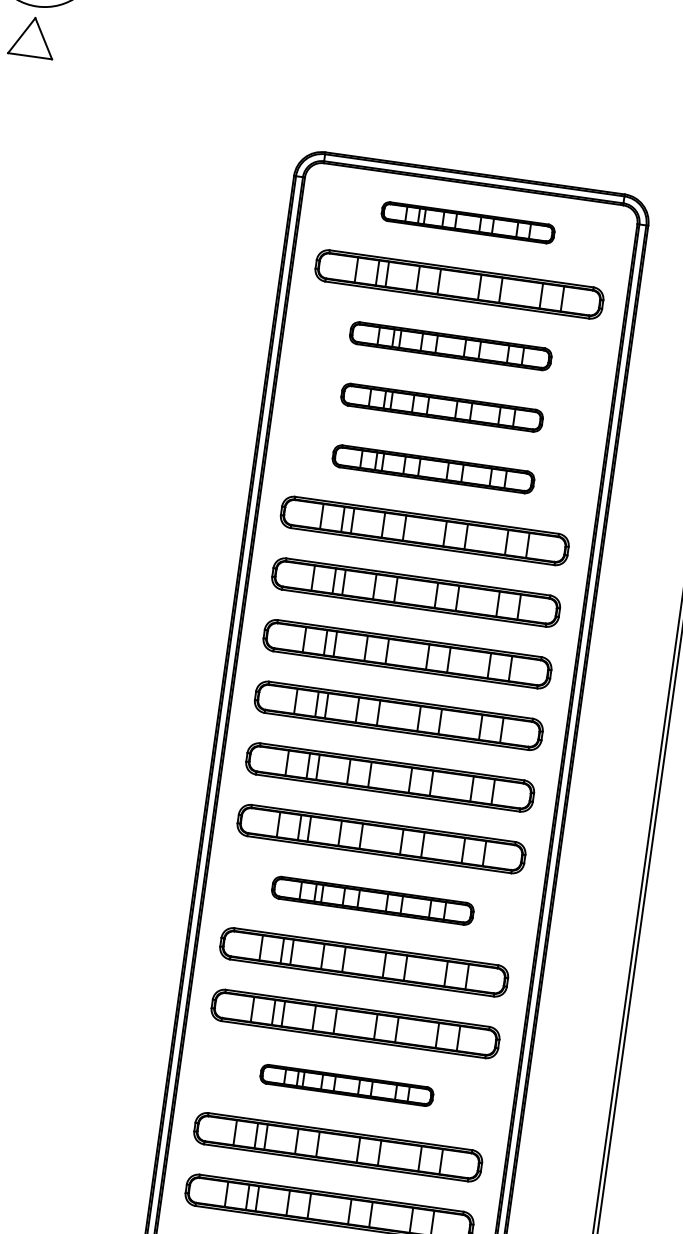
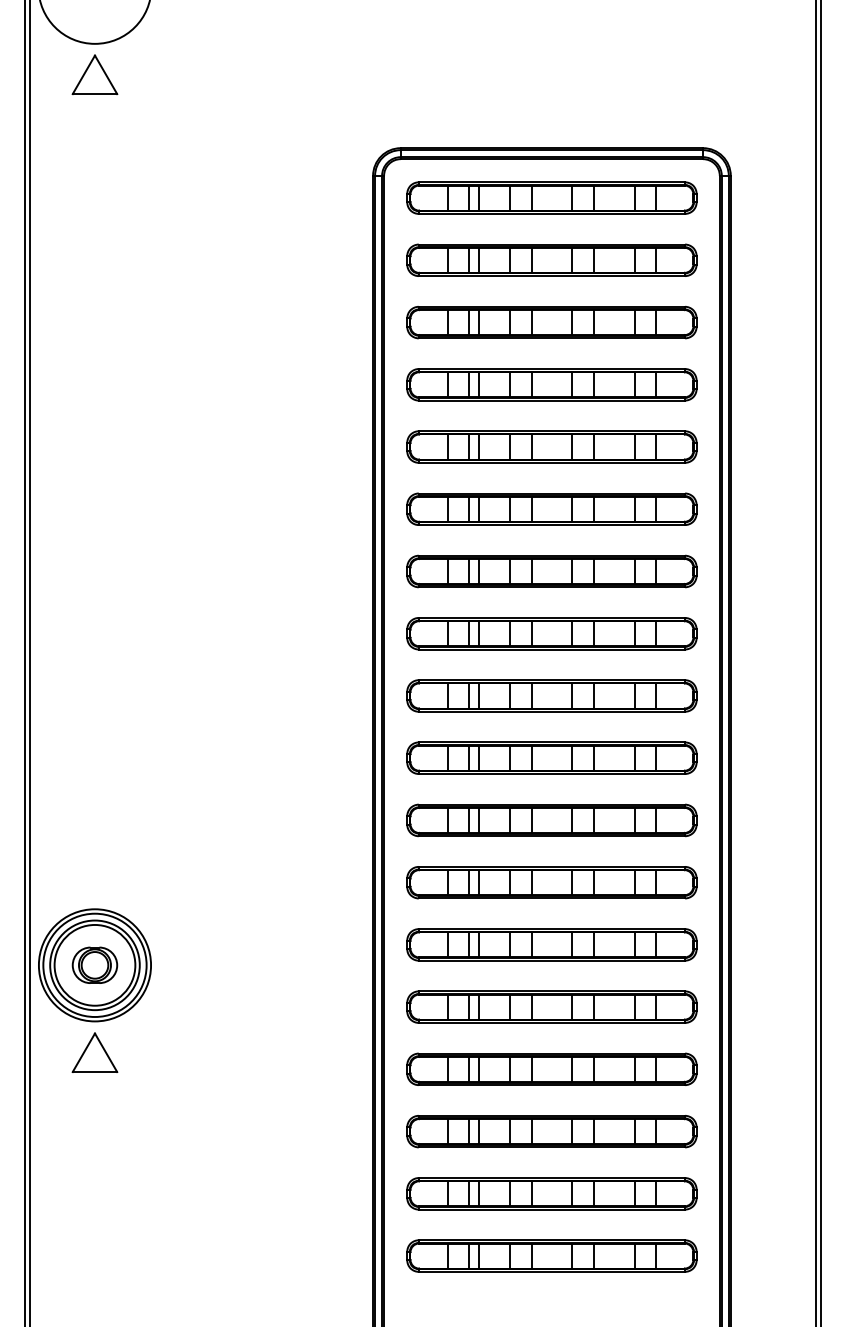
part: (467, 222) -> (551, 197), size x1.67
part: (450, 345) -> (551, 322), size x1.43
part: (441, 407) -> (551, 384), size x1.43
part: (433, 468) -> (551, 446), size x1.43
part: (372, 900) -> (551, 882), size x1.43
part: (346, 1084) -> (551, 1068), size x1.67

